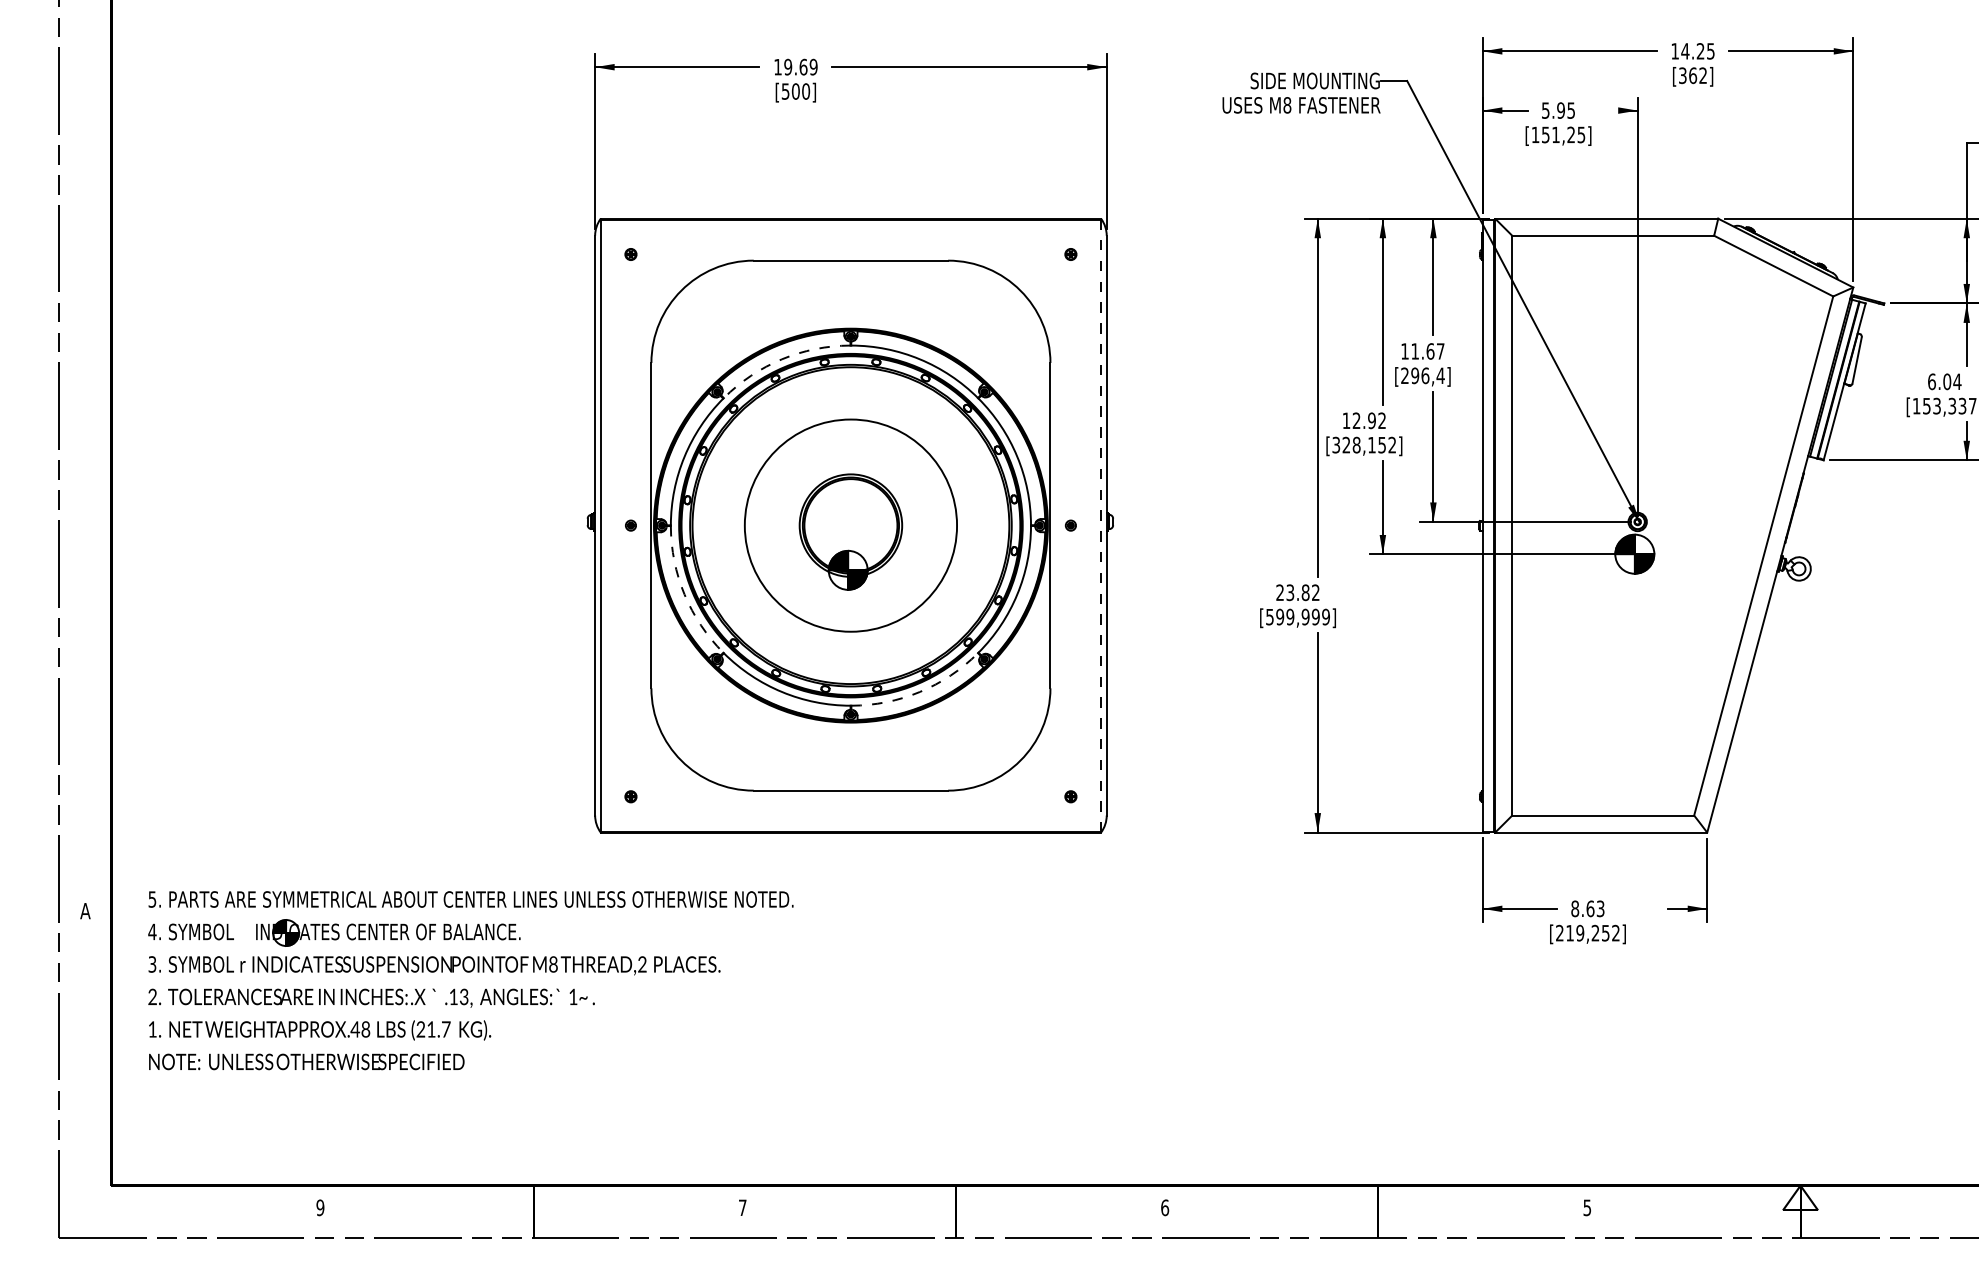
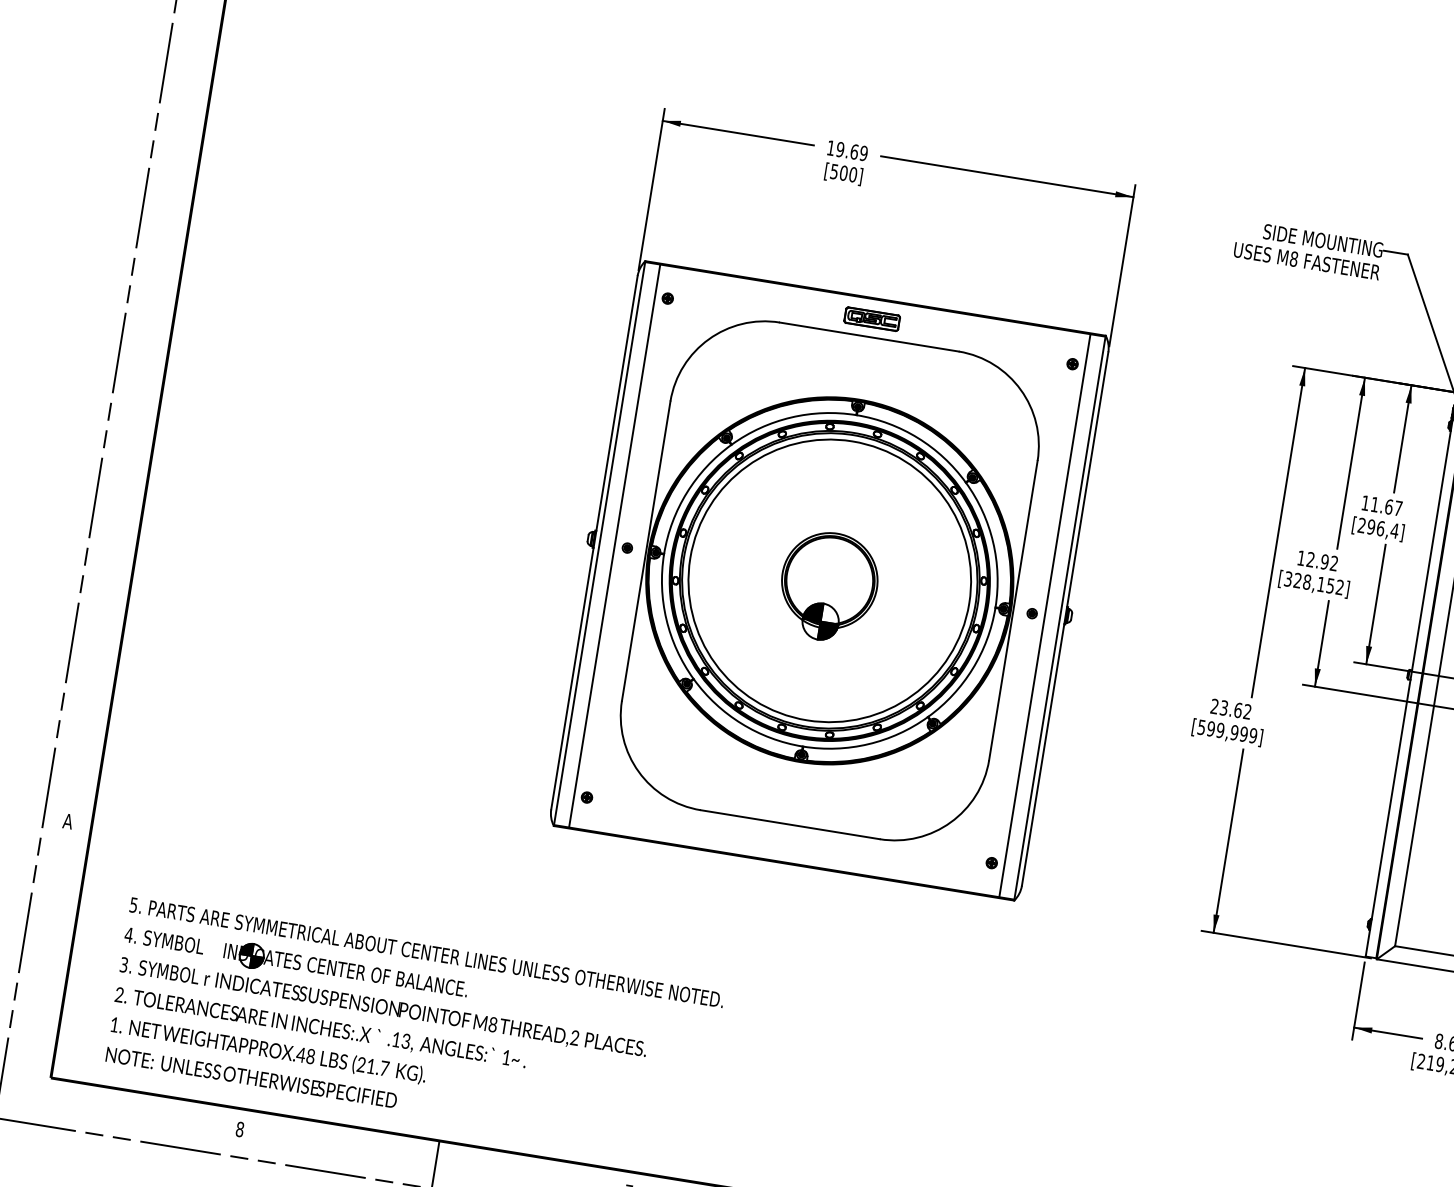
part: (850, 240) -> (871, 318), added
arc: (781, 359) -> (790, 417), dashed -> solid
line: (617, 525) -> (615, 545), added
circle: (850, 525) -> (829, 580), size x1.43
line: (1084, 525) -> (1044, 615), added
line: (1101, 525) -> (1060, 618), dashed -> solid
text: (1305, 592) -> (1238, 710), 23.82 -> 23.62
arc: (684, 594) -> (666, 619), dashed -> solid
arc: (919, 692) -> (868, 744), dashed -> solid
part: (470, 972) -> (415, 1019), moved
text: (320, 1207) -> (240, 1129), 9 -> 8

